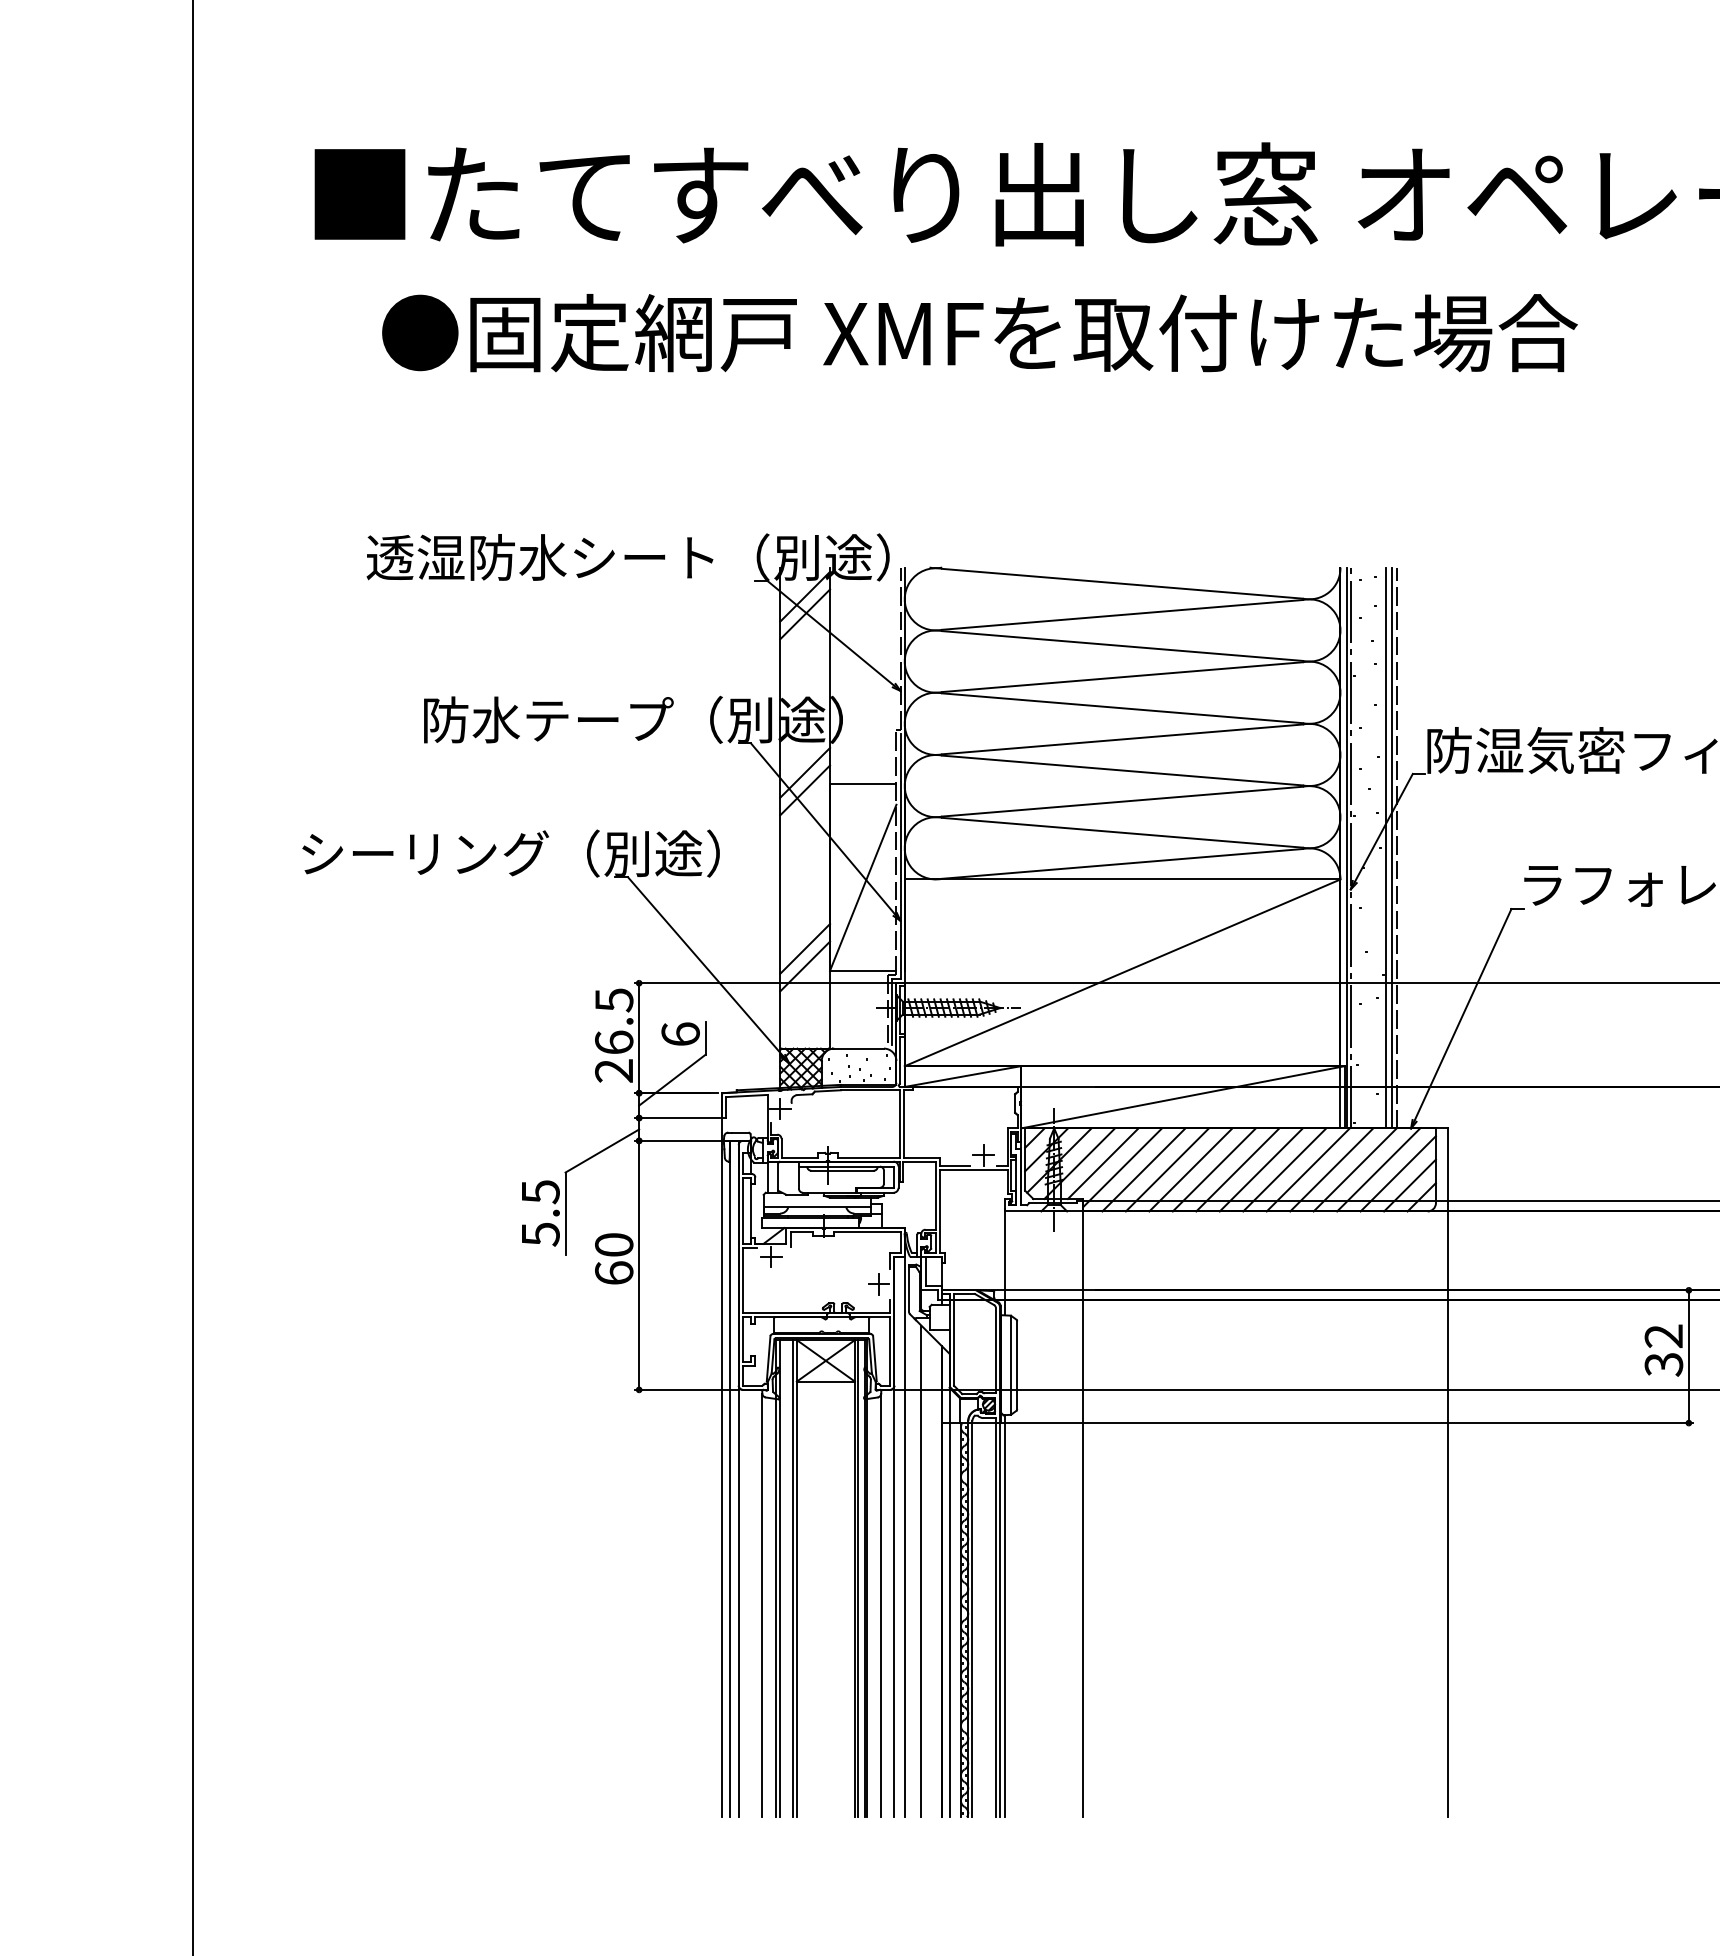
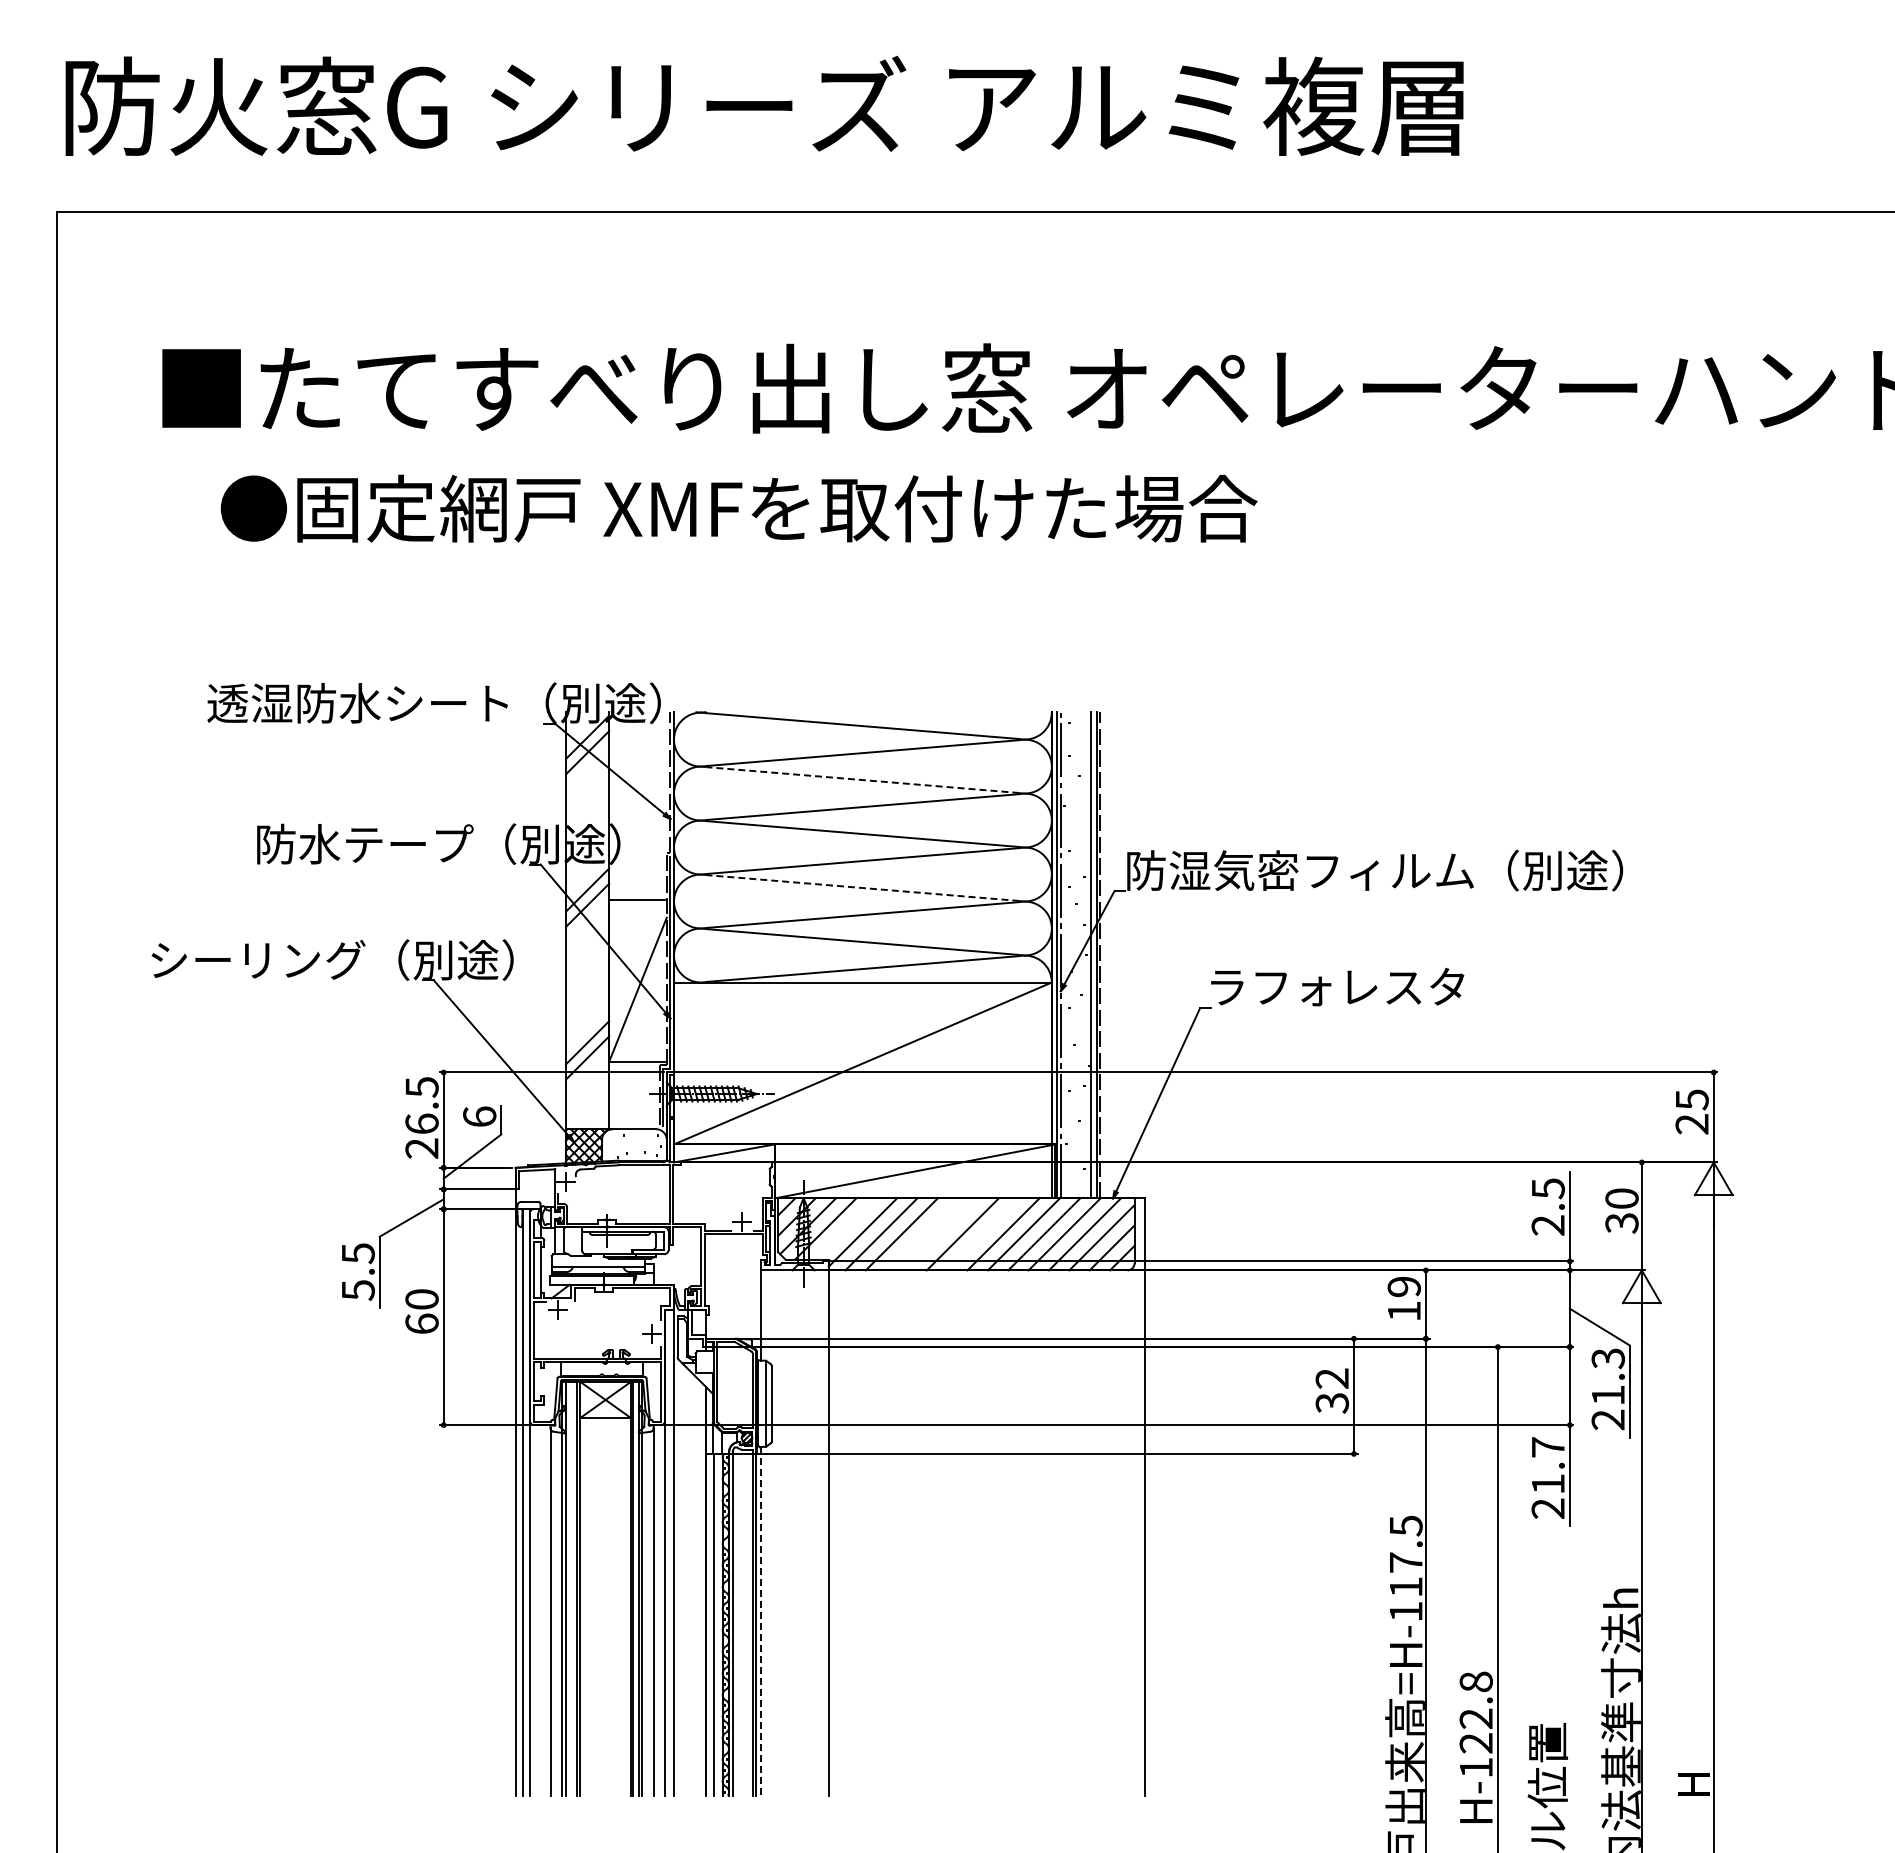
line: (1122, 646) -> (862, 780), solid -> dashed
line: (1122, 771) -> (862, 888), solid -> dashed
line: (1102, 1163) -> (845, 1228), removed
line: (1191, 1170) -> (922, 1234), removed
line: (1214, 1170) -> (942, 1234), removed
line: (1261, 1170) -> (983, 1234), removed
line: (921, 1571) -> (688, 1582), removed
line: (1005, 1616) -> (761, 1621), solid -> dashed

